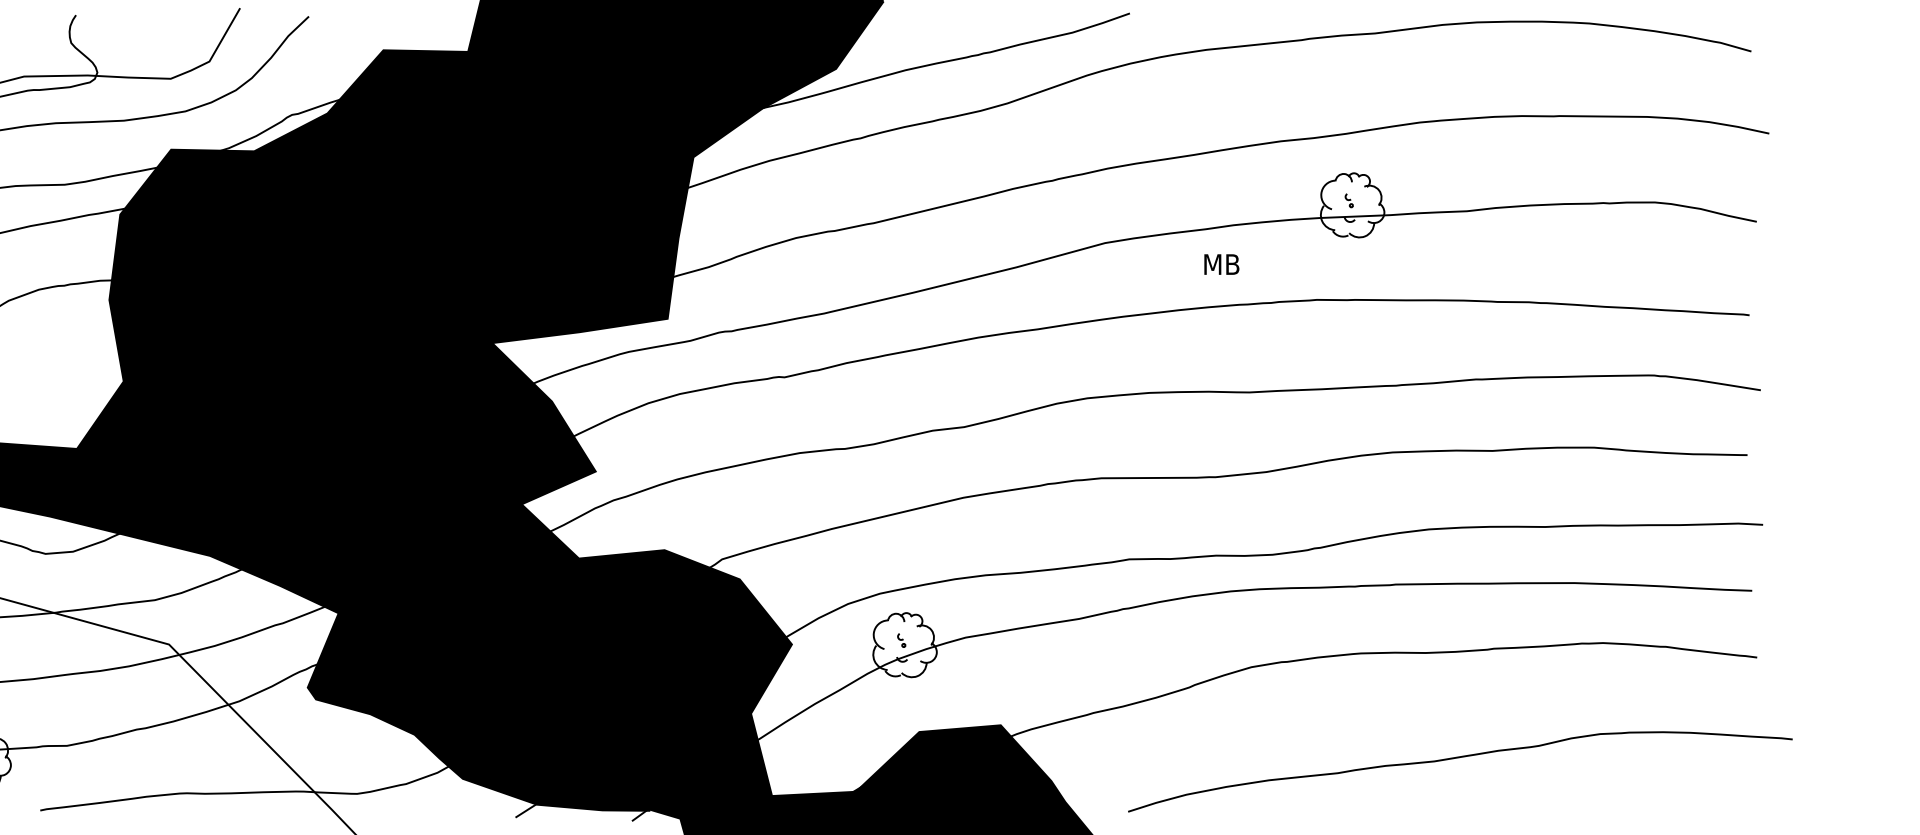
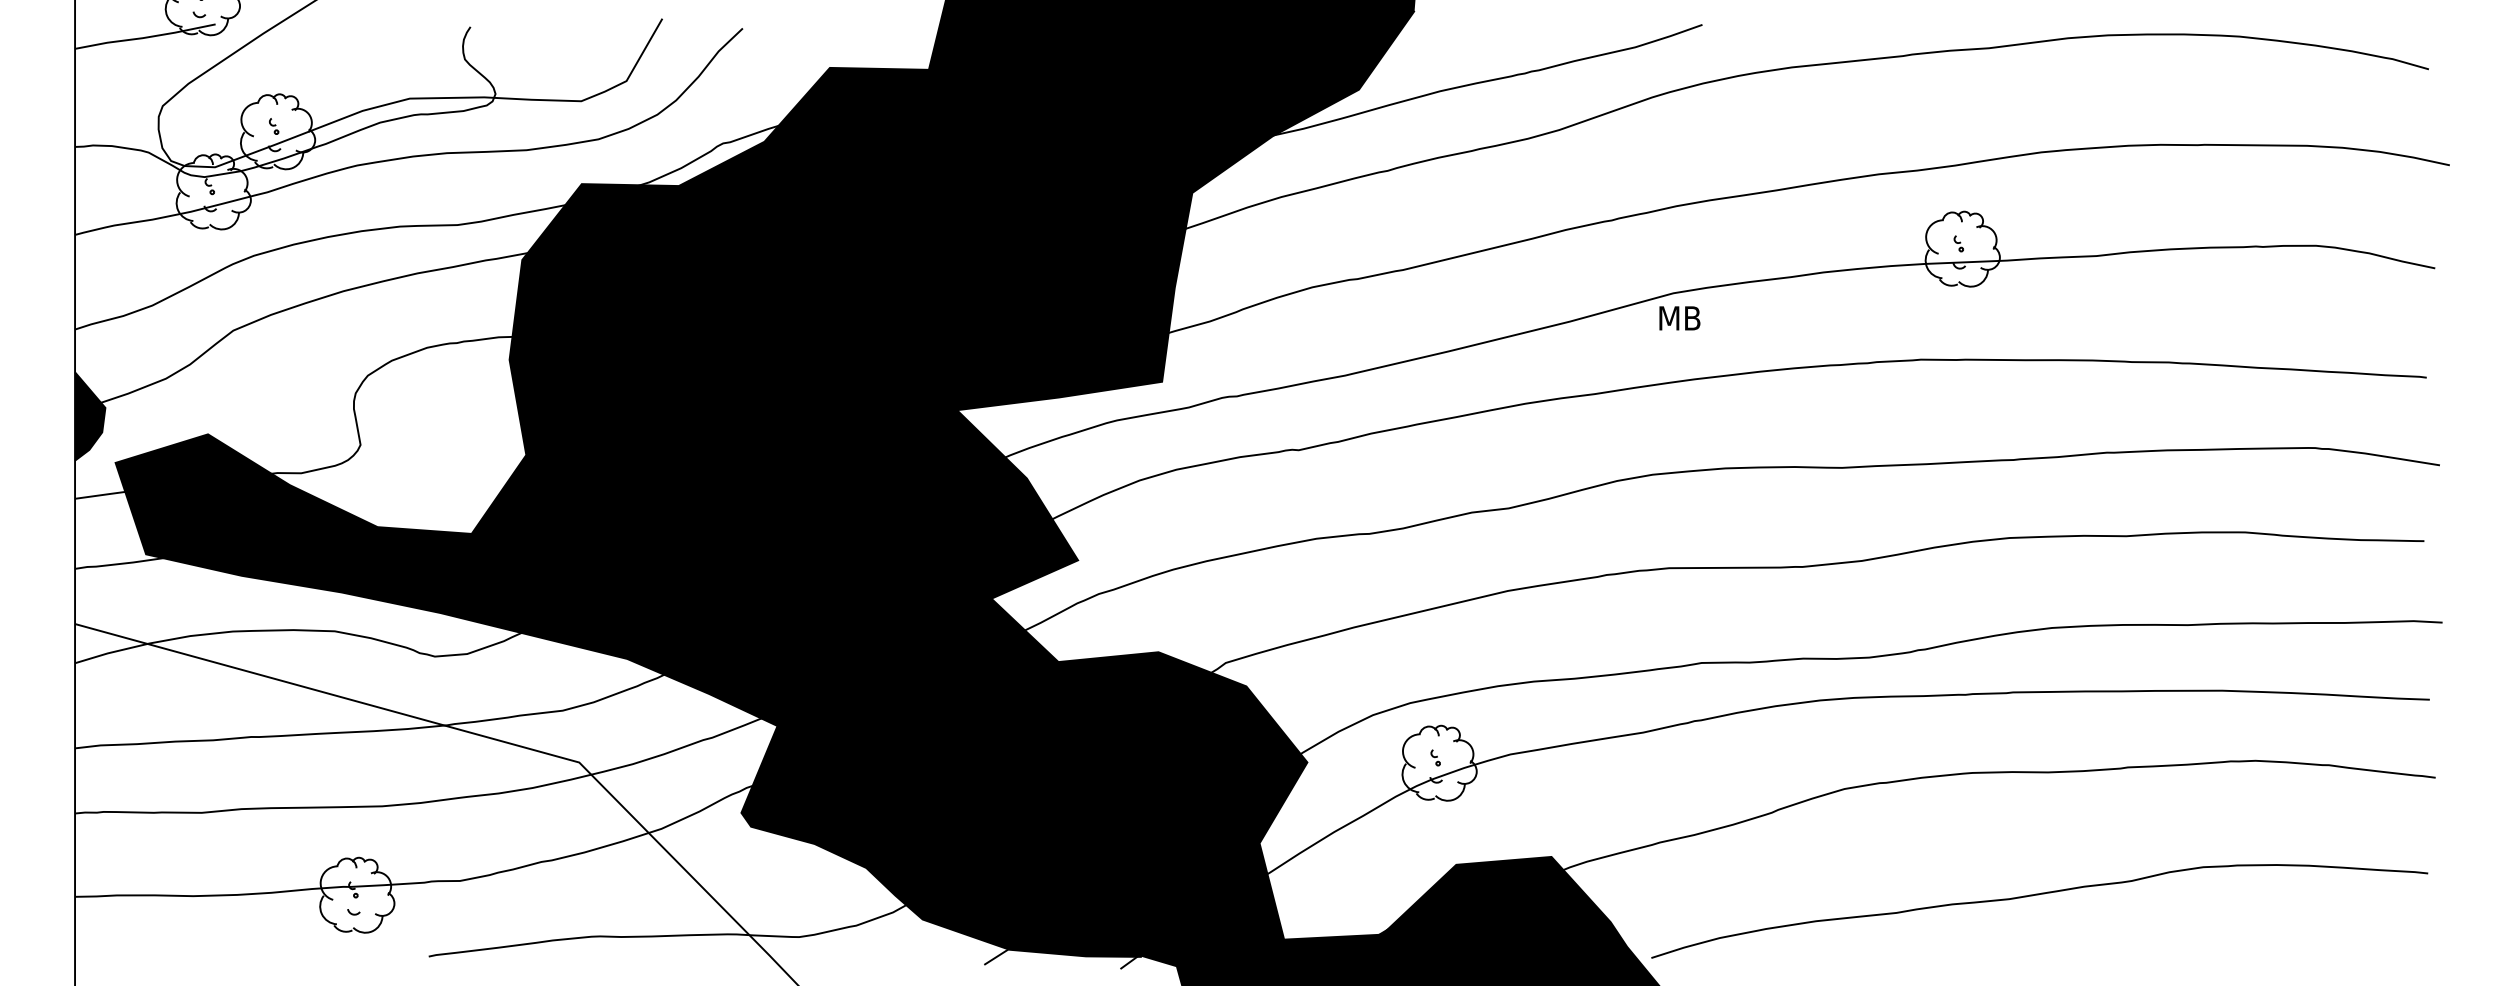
text: (1221, 264) -> (1679, 318), moved
curve: (1459, 758) -> (2038, 895), moved

